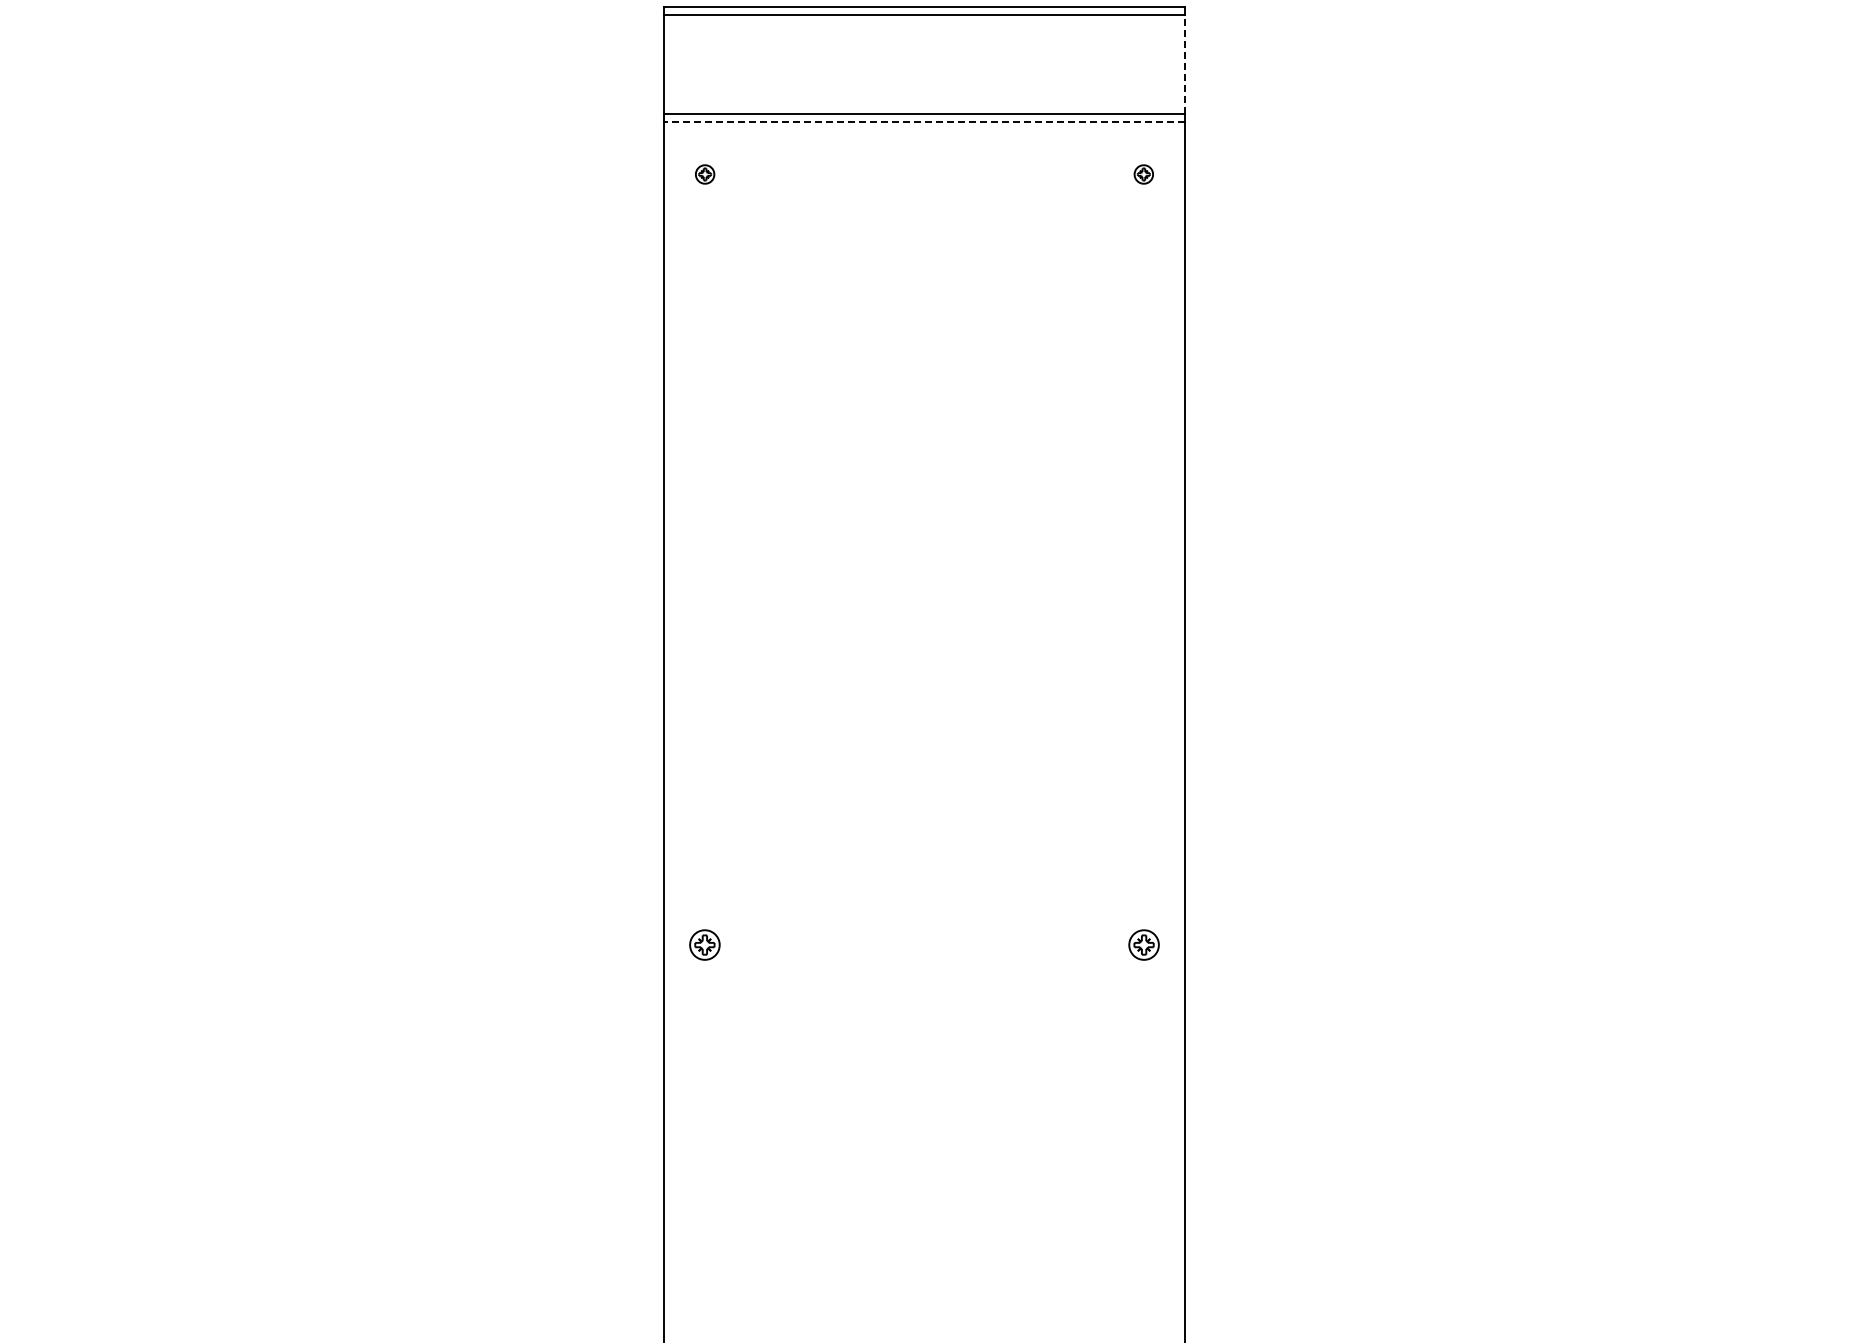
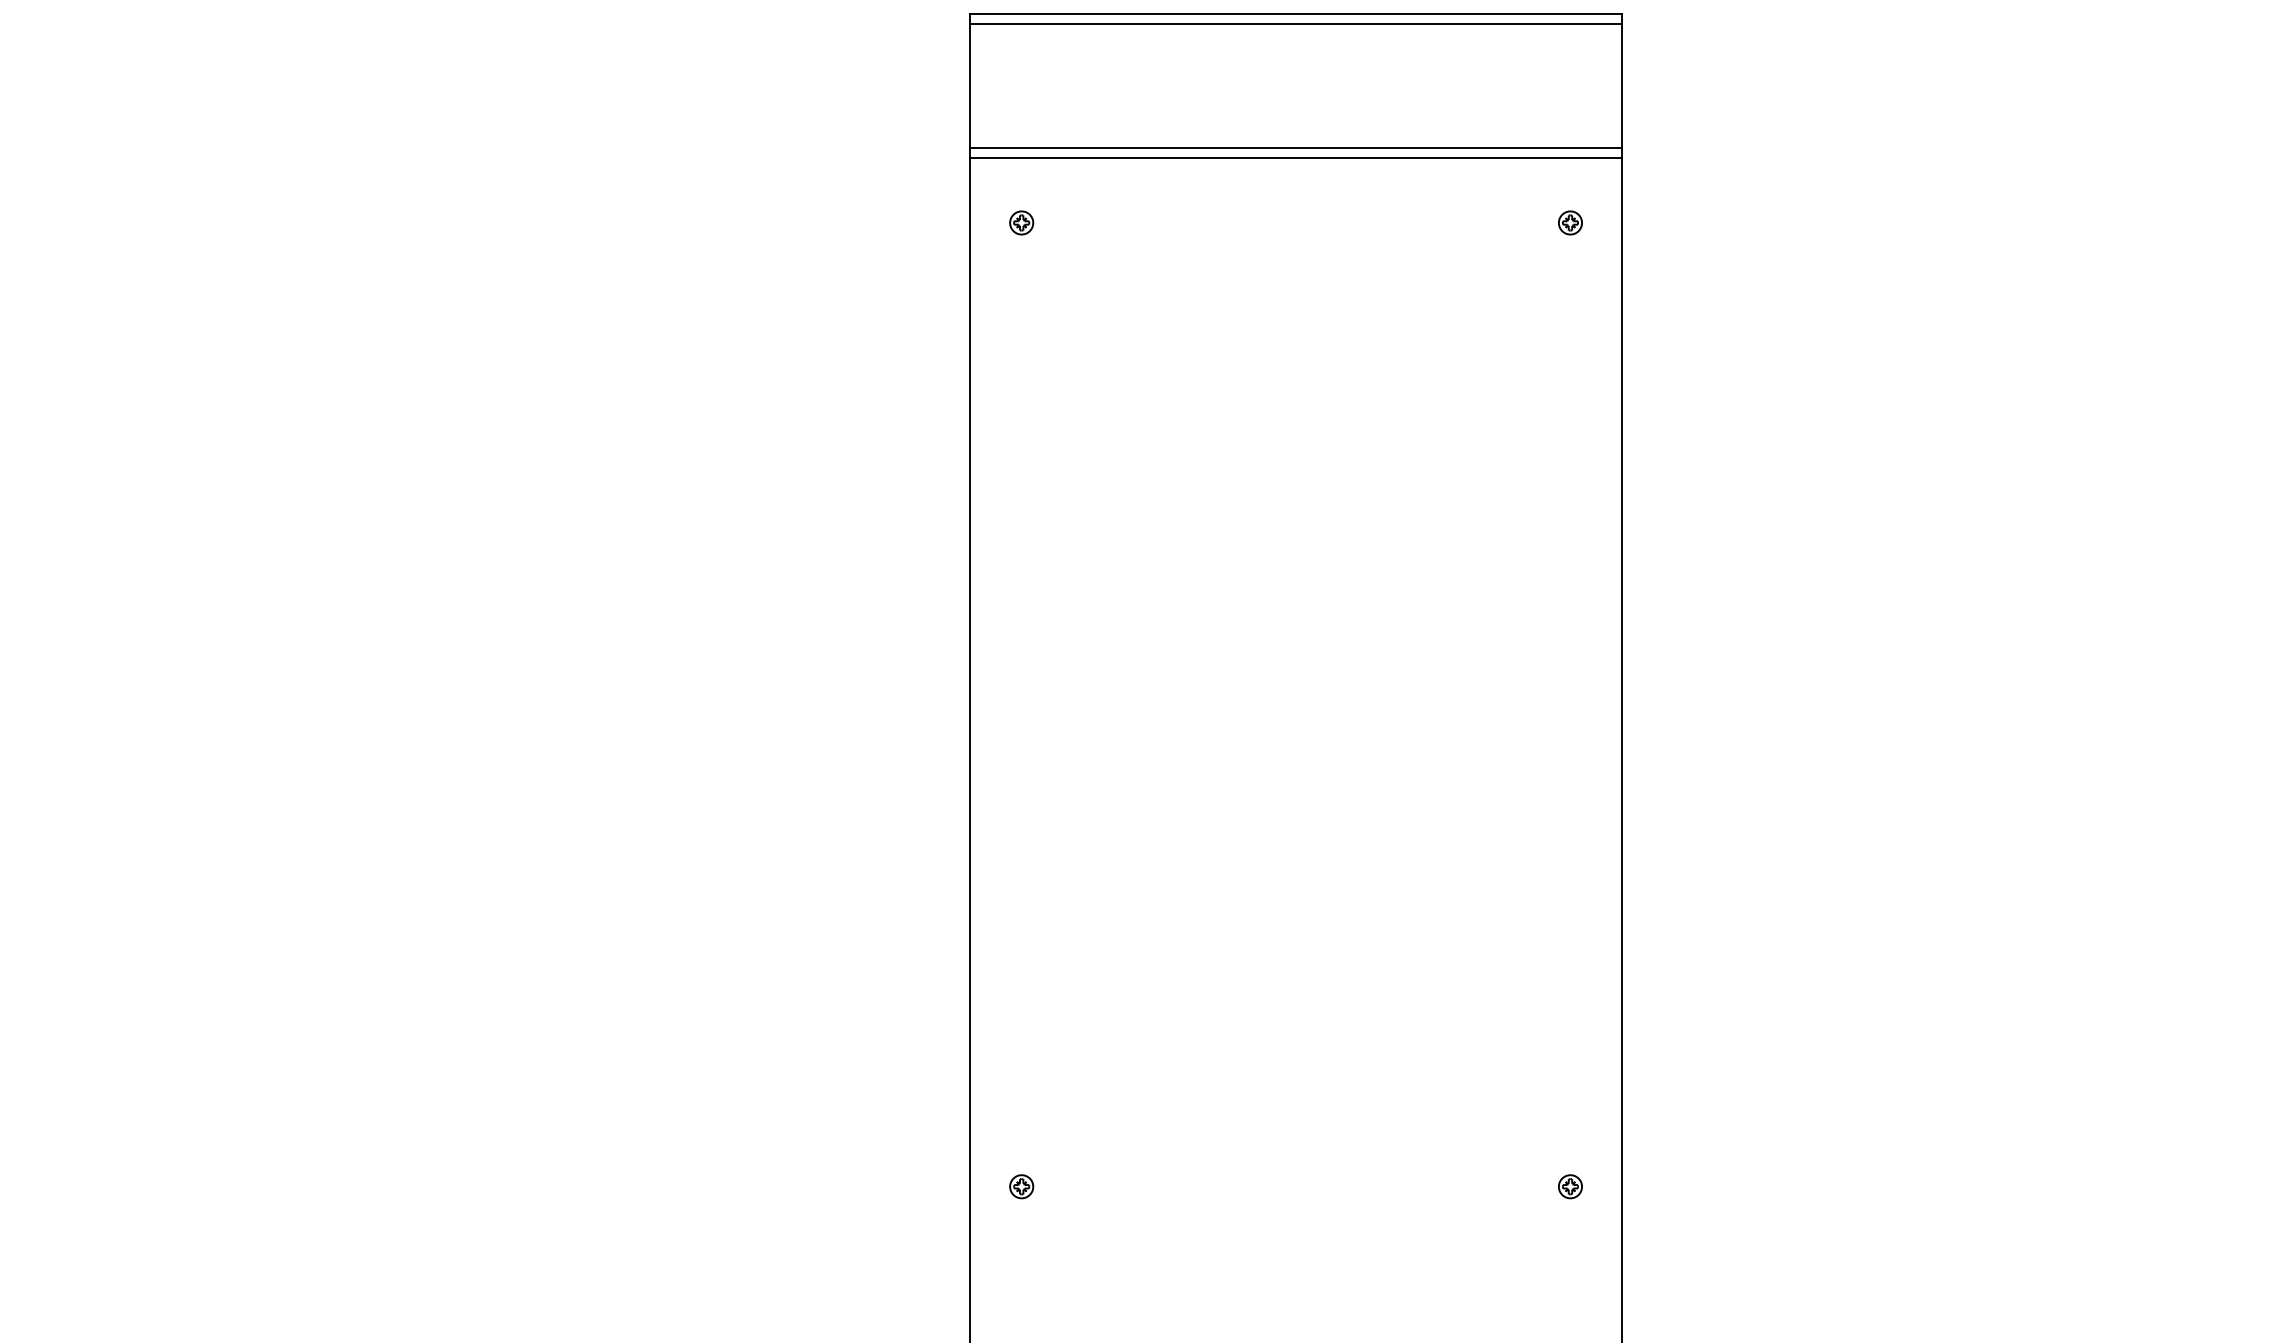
line: (1184, 64) -> (1621, 85), dashed -> solid
line: (923, 122) -> (1294, 157), dashed -> solid
part: (705, 944) -> (1022, 1186), size x0.62
part: (1143, 944) -> (1570, 1186), size x0.62

